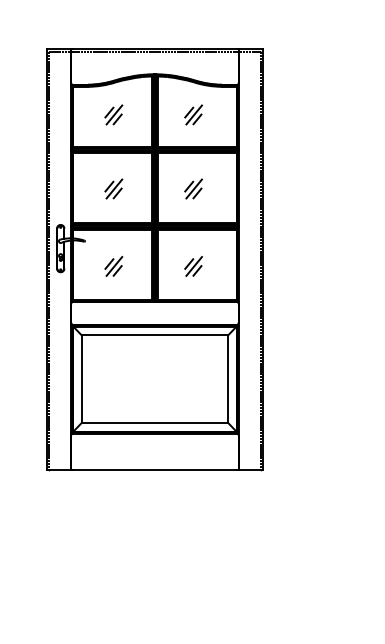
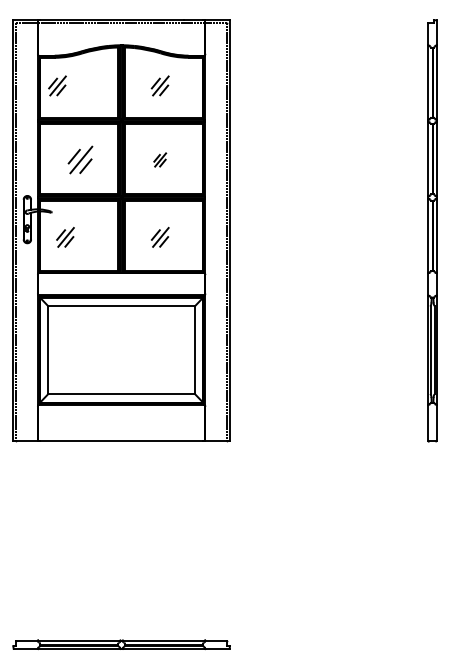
part: (113, 114) -> (57, 85), moved
part: (113, 188) -> (80, 159), size x1.4
part: (192, 188) -> (159, 159), size x0.7
part: (113, 266) -> (65, 237), moved

